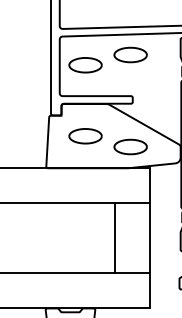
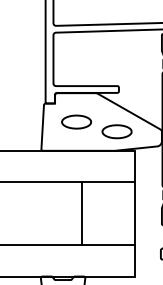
part: (130, 54) -> (116, 48), removed
part: (85, 65) -> (76, 58), removed
line: (114, 238) -> (81, 213), moved

